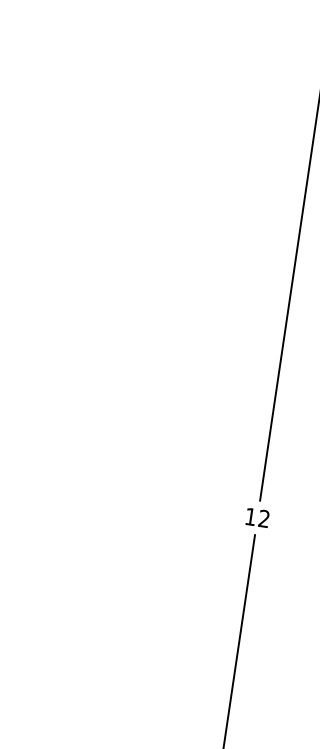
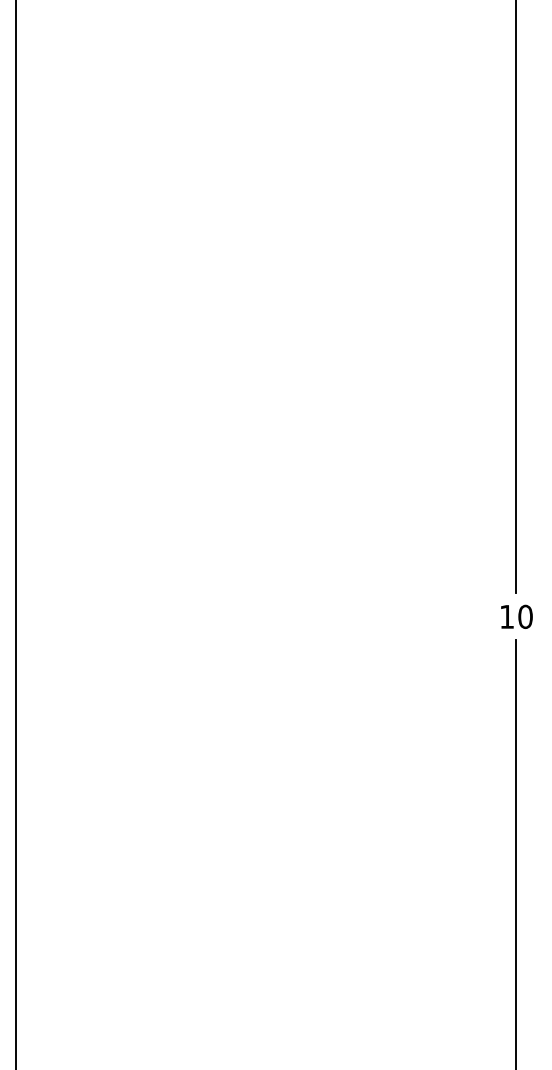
text: (264, 518) -> (525, 616), 12 -> 10

